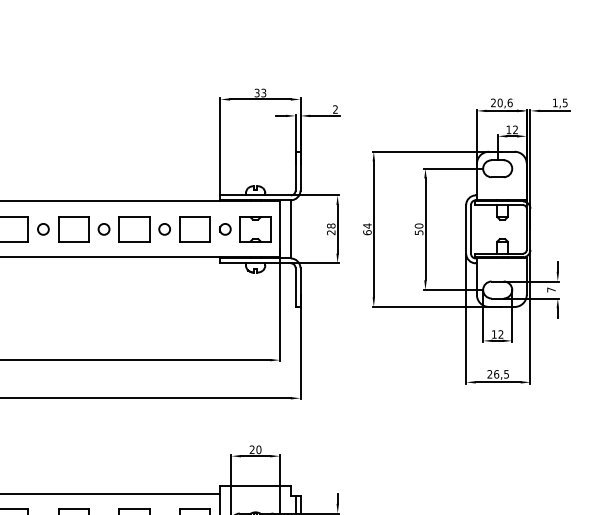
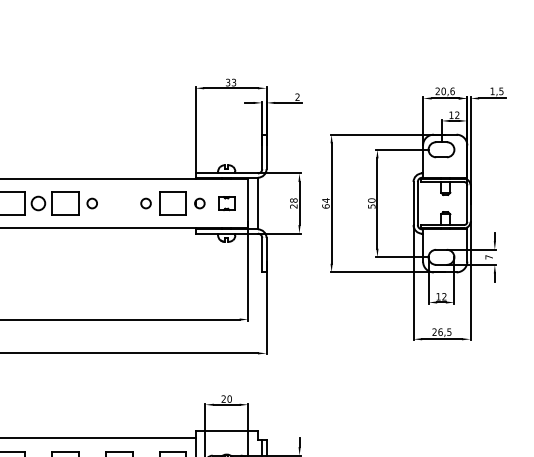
circle: (43, 229) -> (38, 203), size x1.4
part: (134, 229) -> (119, 203), removed
part: (255, 229) -> (226, 203), size x0.6

